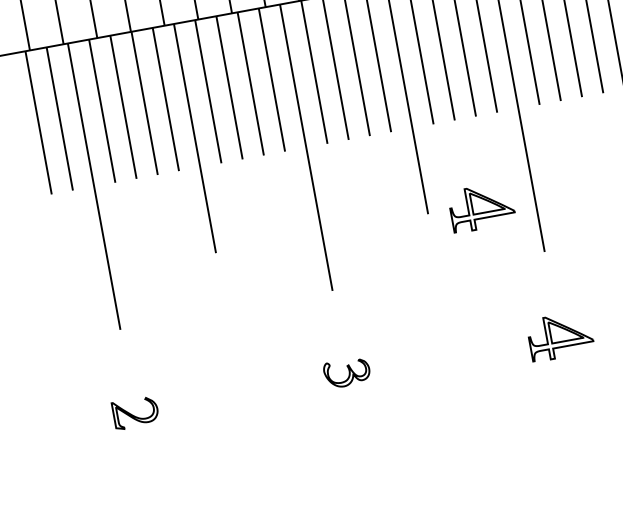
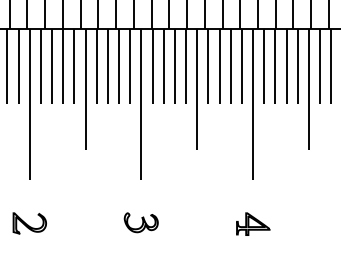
part: (482, 206) -> (225, 150), removed
part: (345, 372) -> (140, 222), size x1.43
part: (135, 412) -> (29, 223), size x1.43

